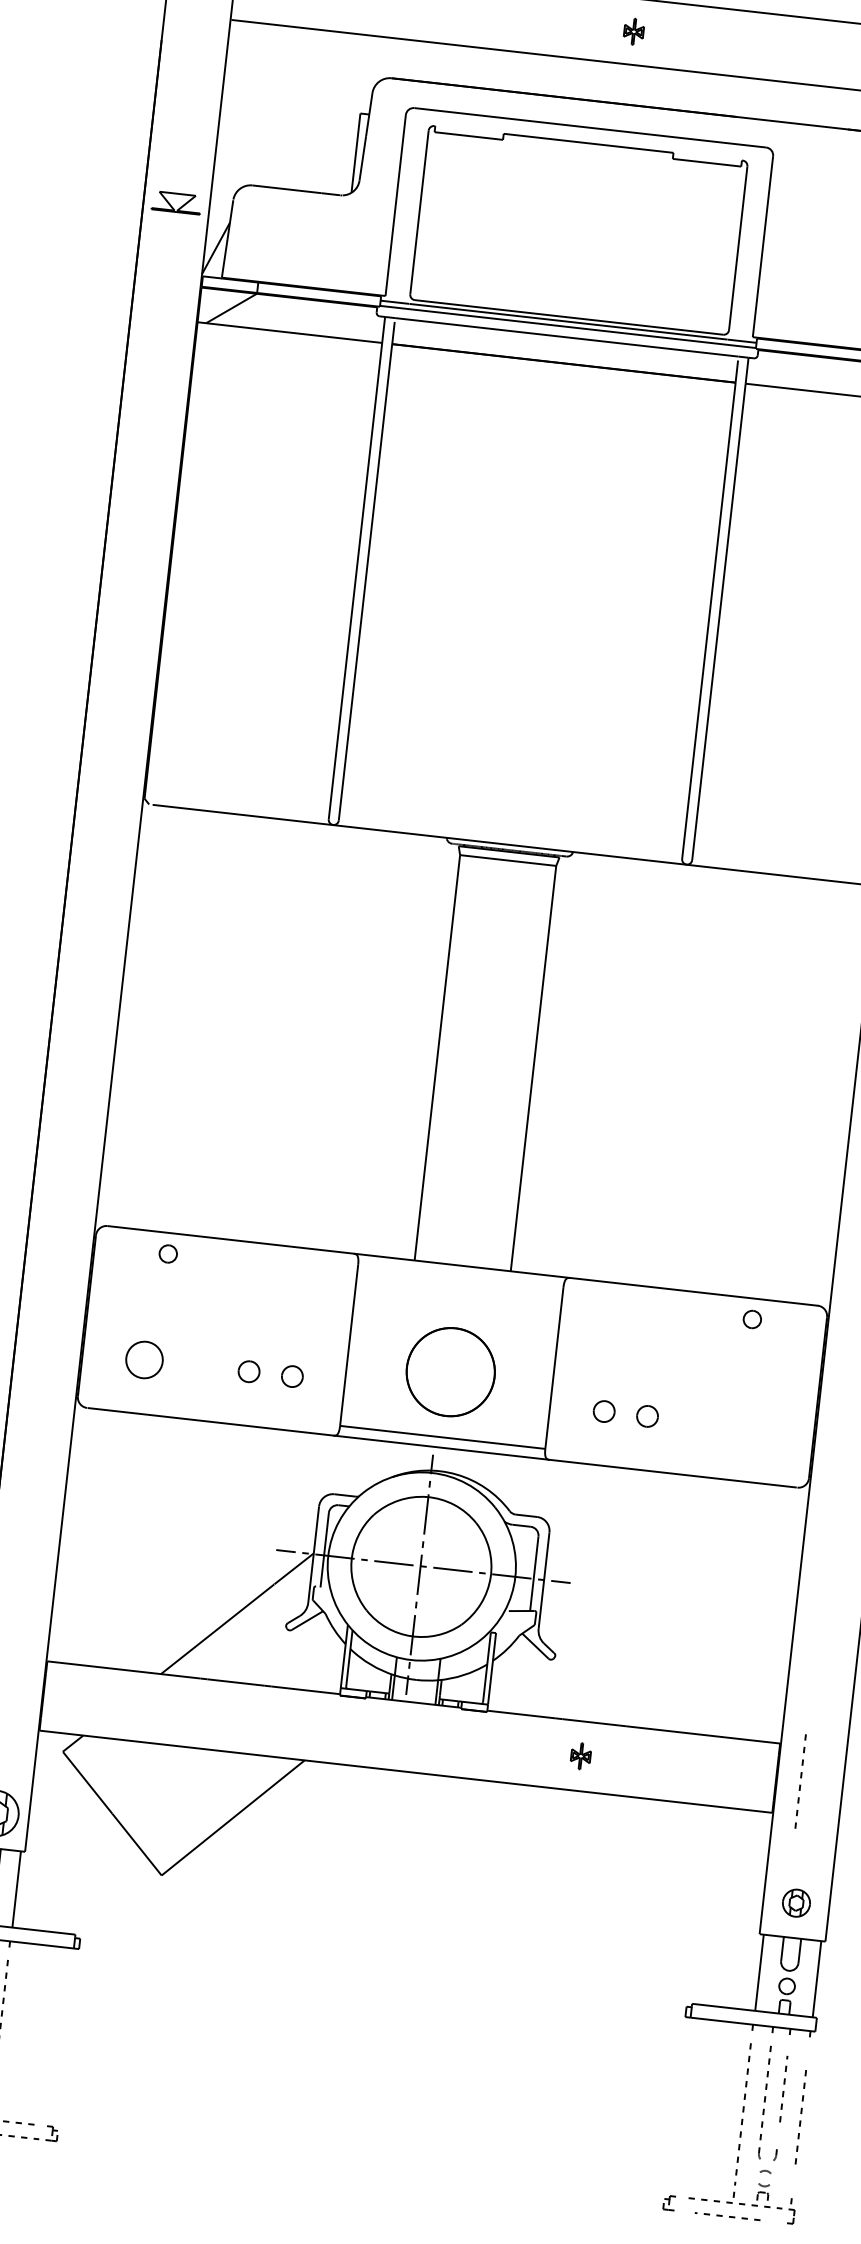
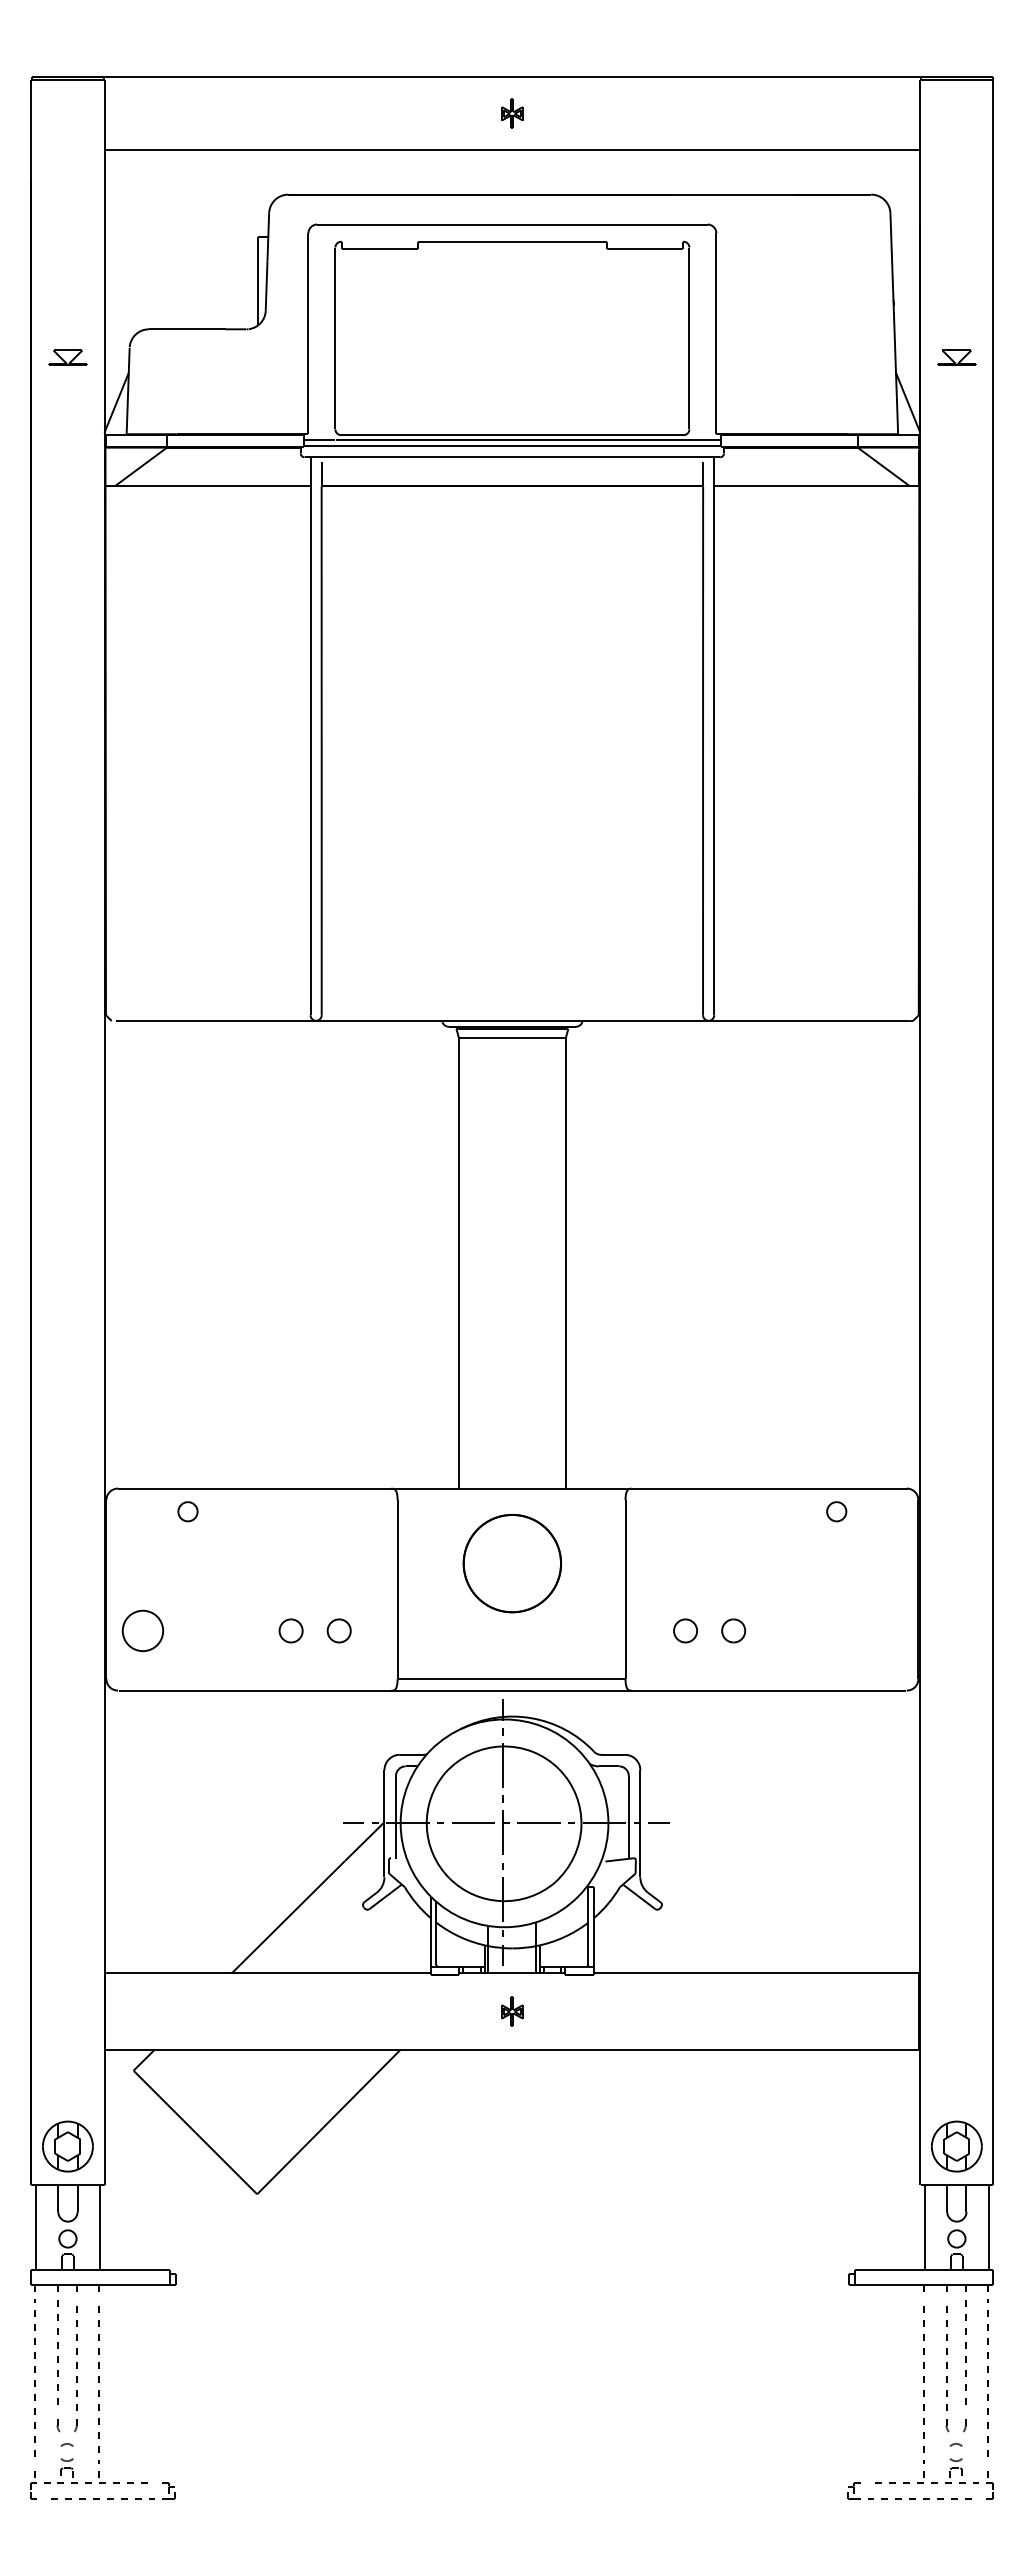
part: (634, 31) -> (512, 113), moved
part: (176, 202) -> (67, 357), size x0.71
part: (144, 1359) -> (142, 1630), moved
part: (450, 1372) -> (512, 1563), moved
part: (581, 1755) -> (512, 2011), moved
part: (800, 1781) -> (946, 2012), removed
part: (796, 1903) -> (956, 2146), size x1.67
part: (783, 2089) -> (965, 2352), size x1.43
part: (800, 2114) -> (987, 2377), size x1.43
part: (727, 2216) -> (919, 2498), size x1.43

